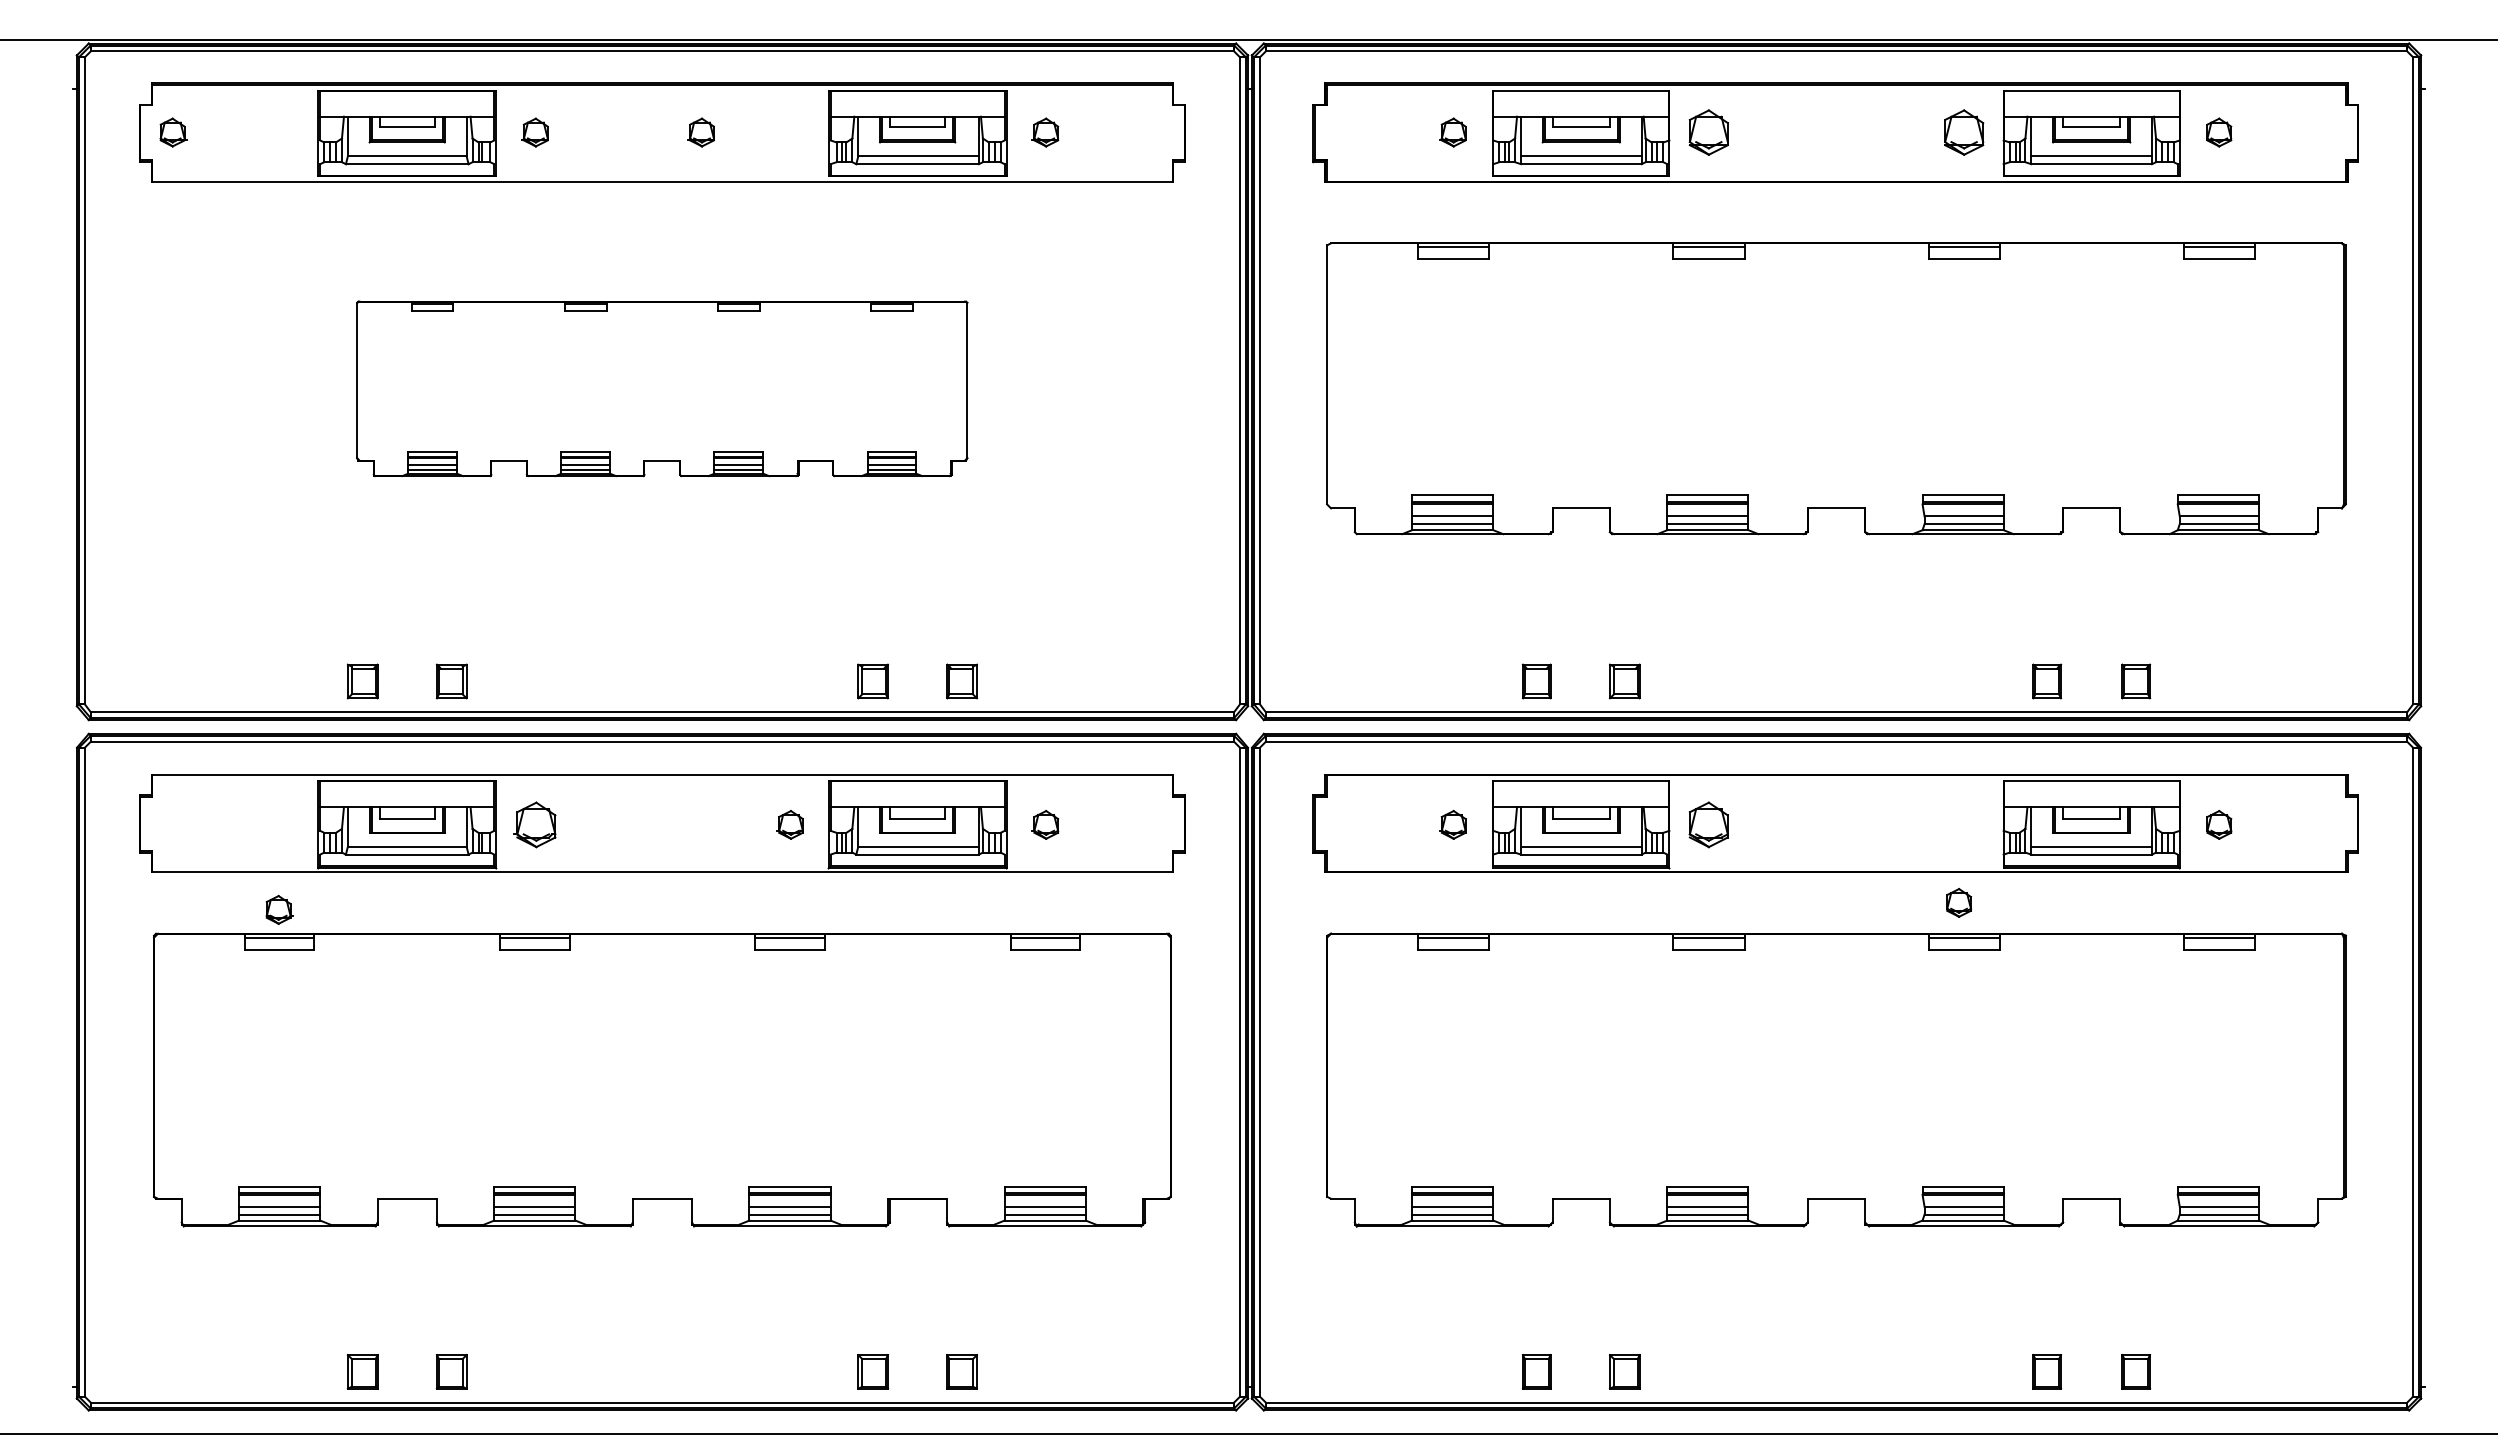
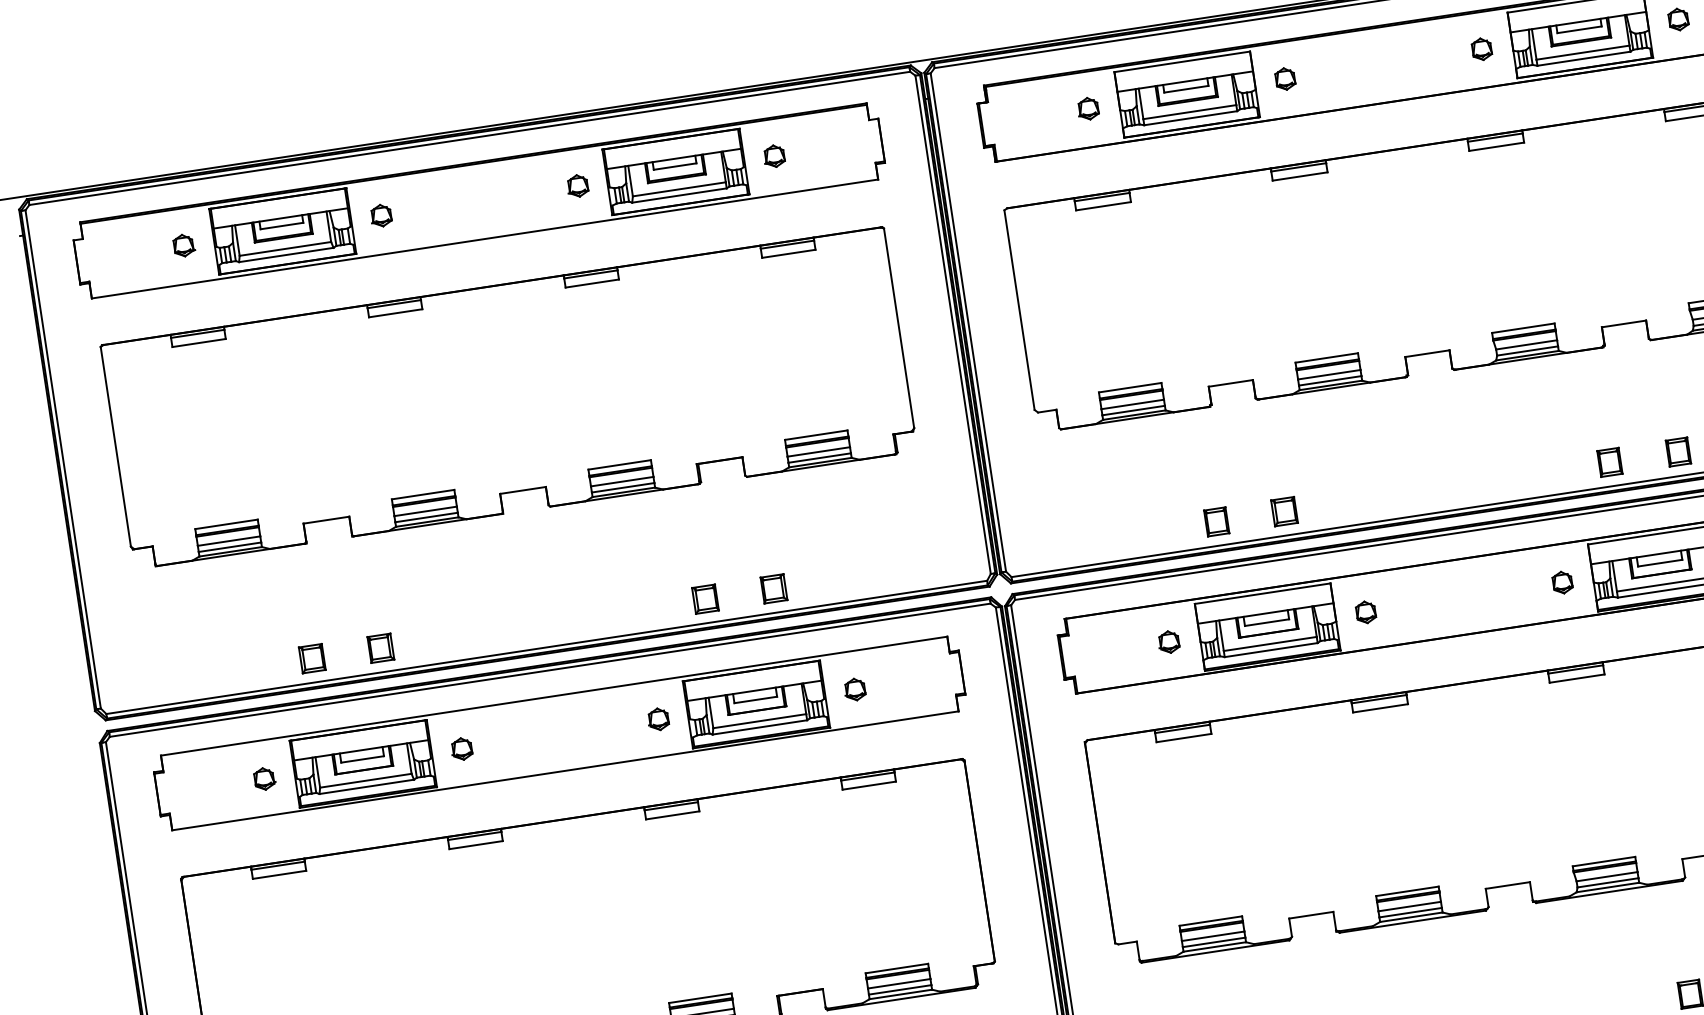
part: (173, 132) -> (184, 245), moved
part: (700, 132) -> (577, 186), moved
part: (1708, 132) -> (1285, 78), size x0.62
part: (1963, 132) -> (1481, 49), size x0.62
part: (661, 388) -> (508, 398), size x1.67
part: (534, 824) -> (461, 748), size x0.62
part: (1708, 824) -> (1365, 612), size x0.62
part: (1959, 902) -> (1562, 582), moved
part: (279, 909) -> (264, 778), moved

